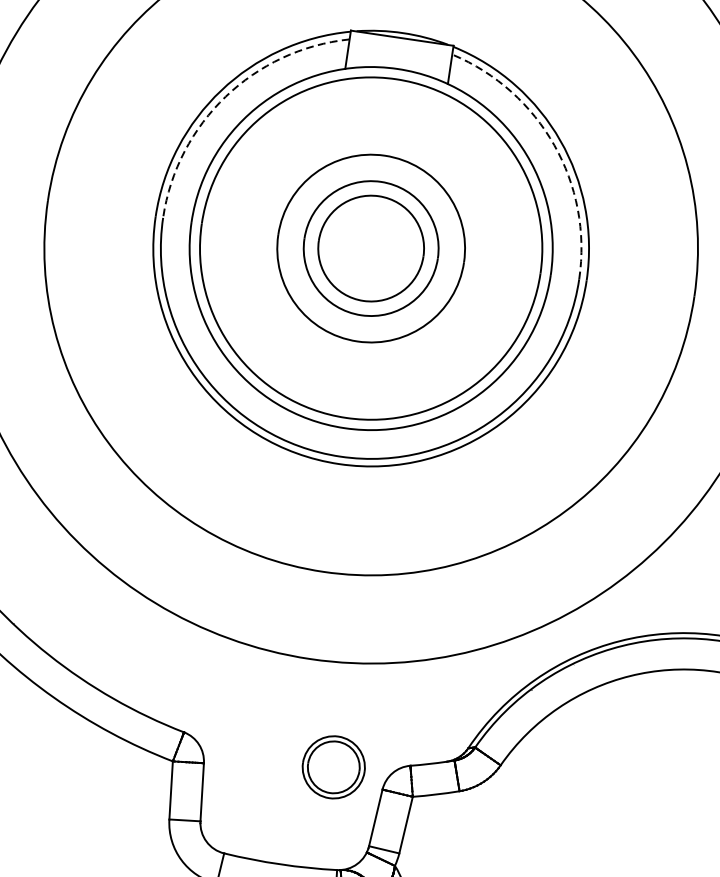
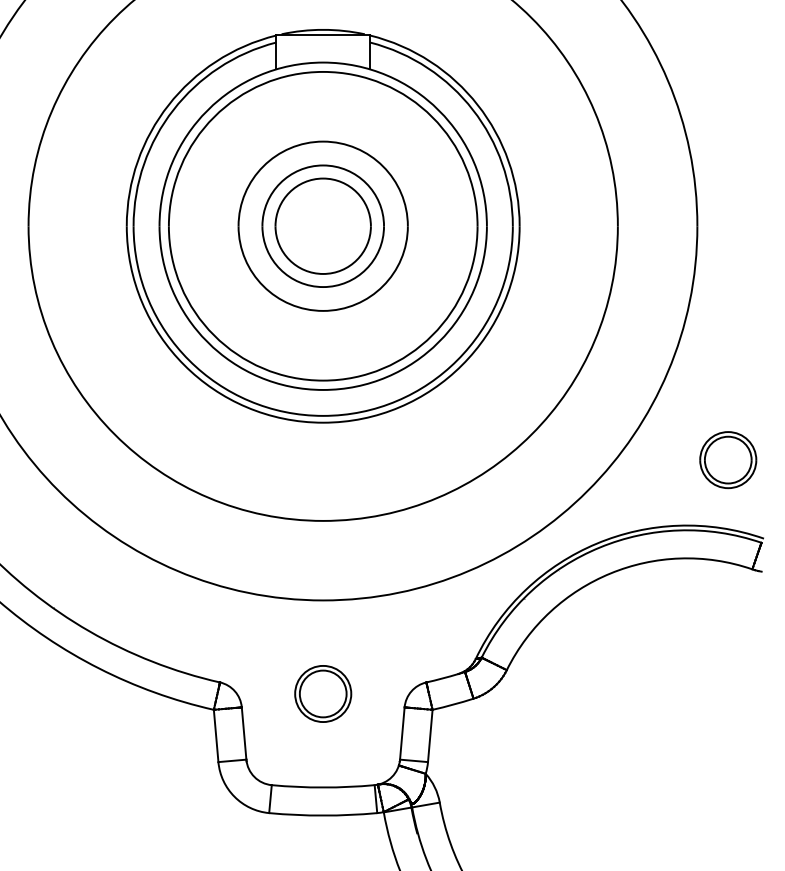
arc: (225, 96) -> (173, 109), dashed -> solid
arc: (553, 144) -> (472, 109), dashed -> solid
part: (334, 766) -> (323, 693), moved

